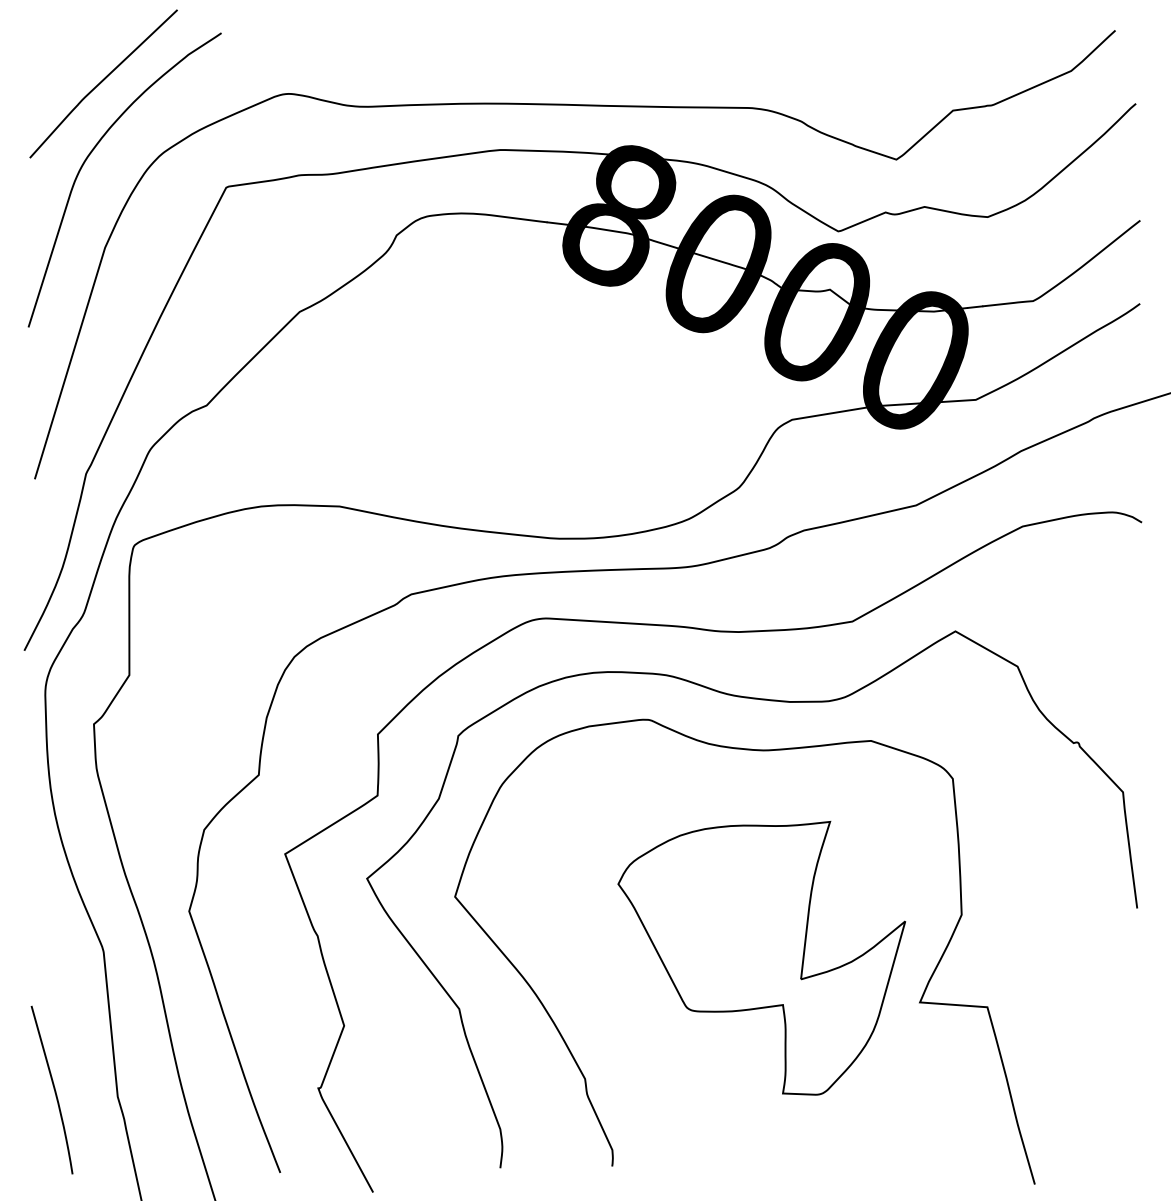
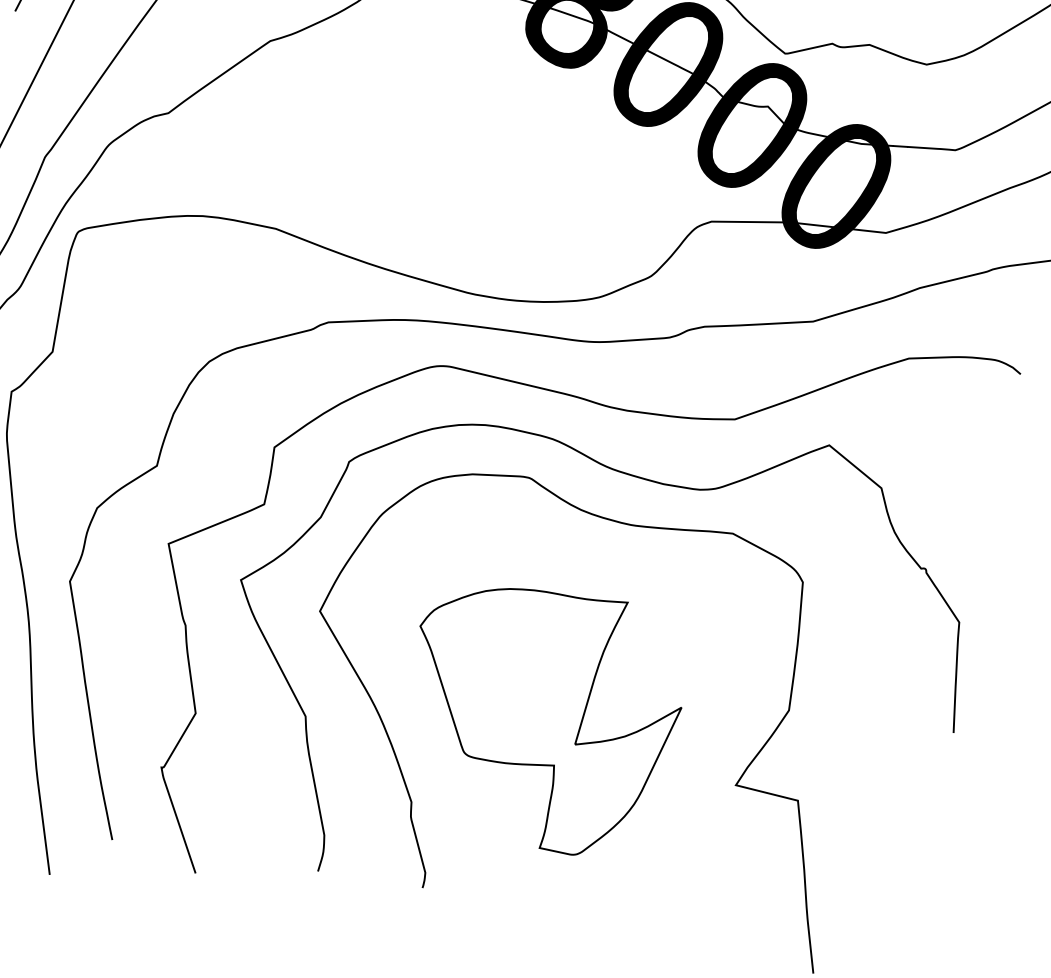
part: (761, 958) -> (541, 718), moved

